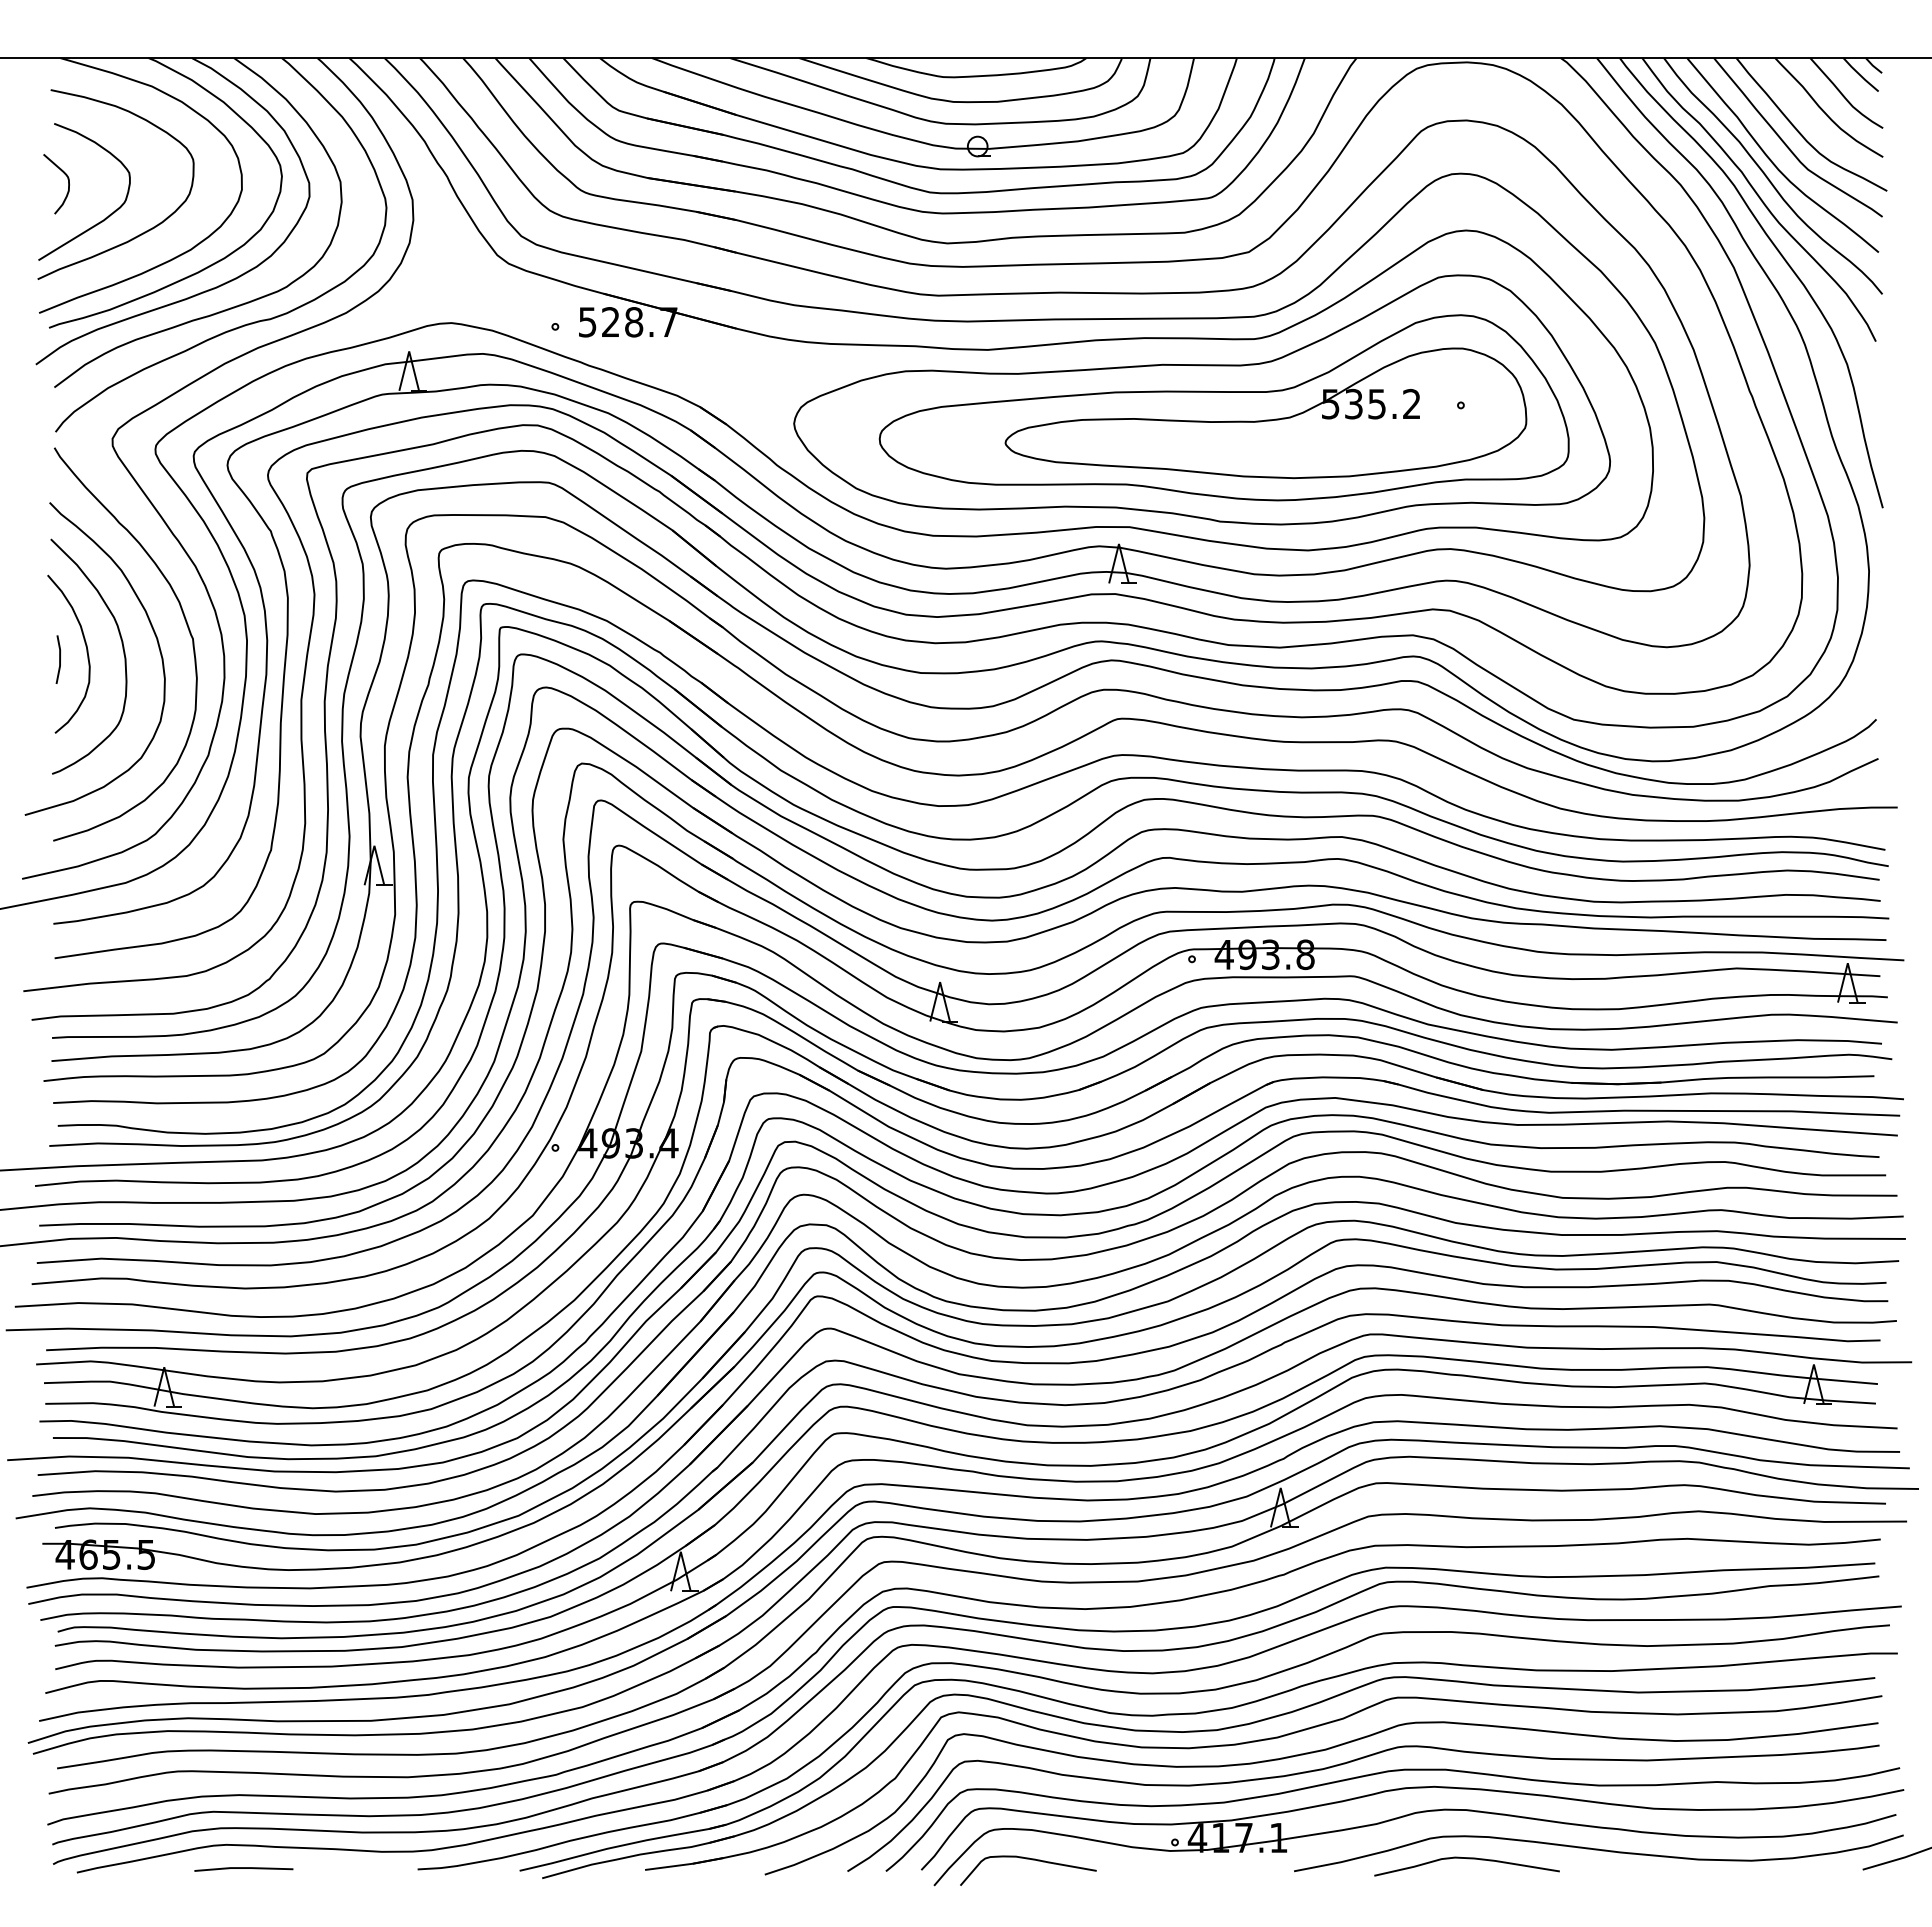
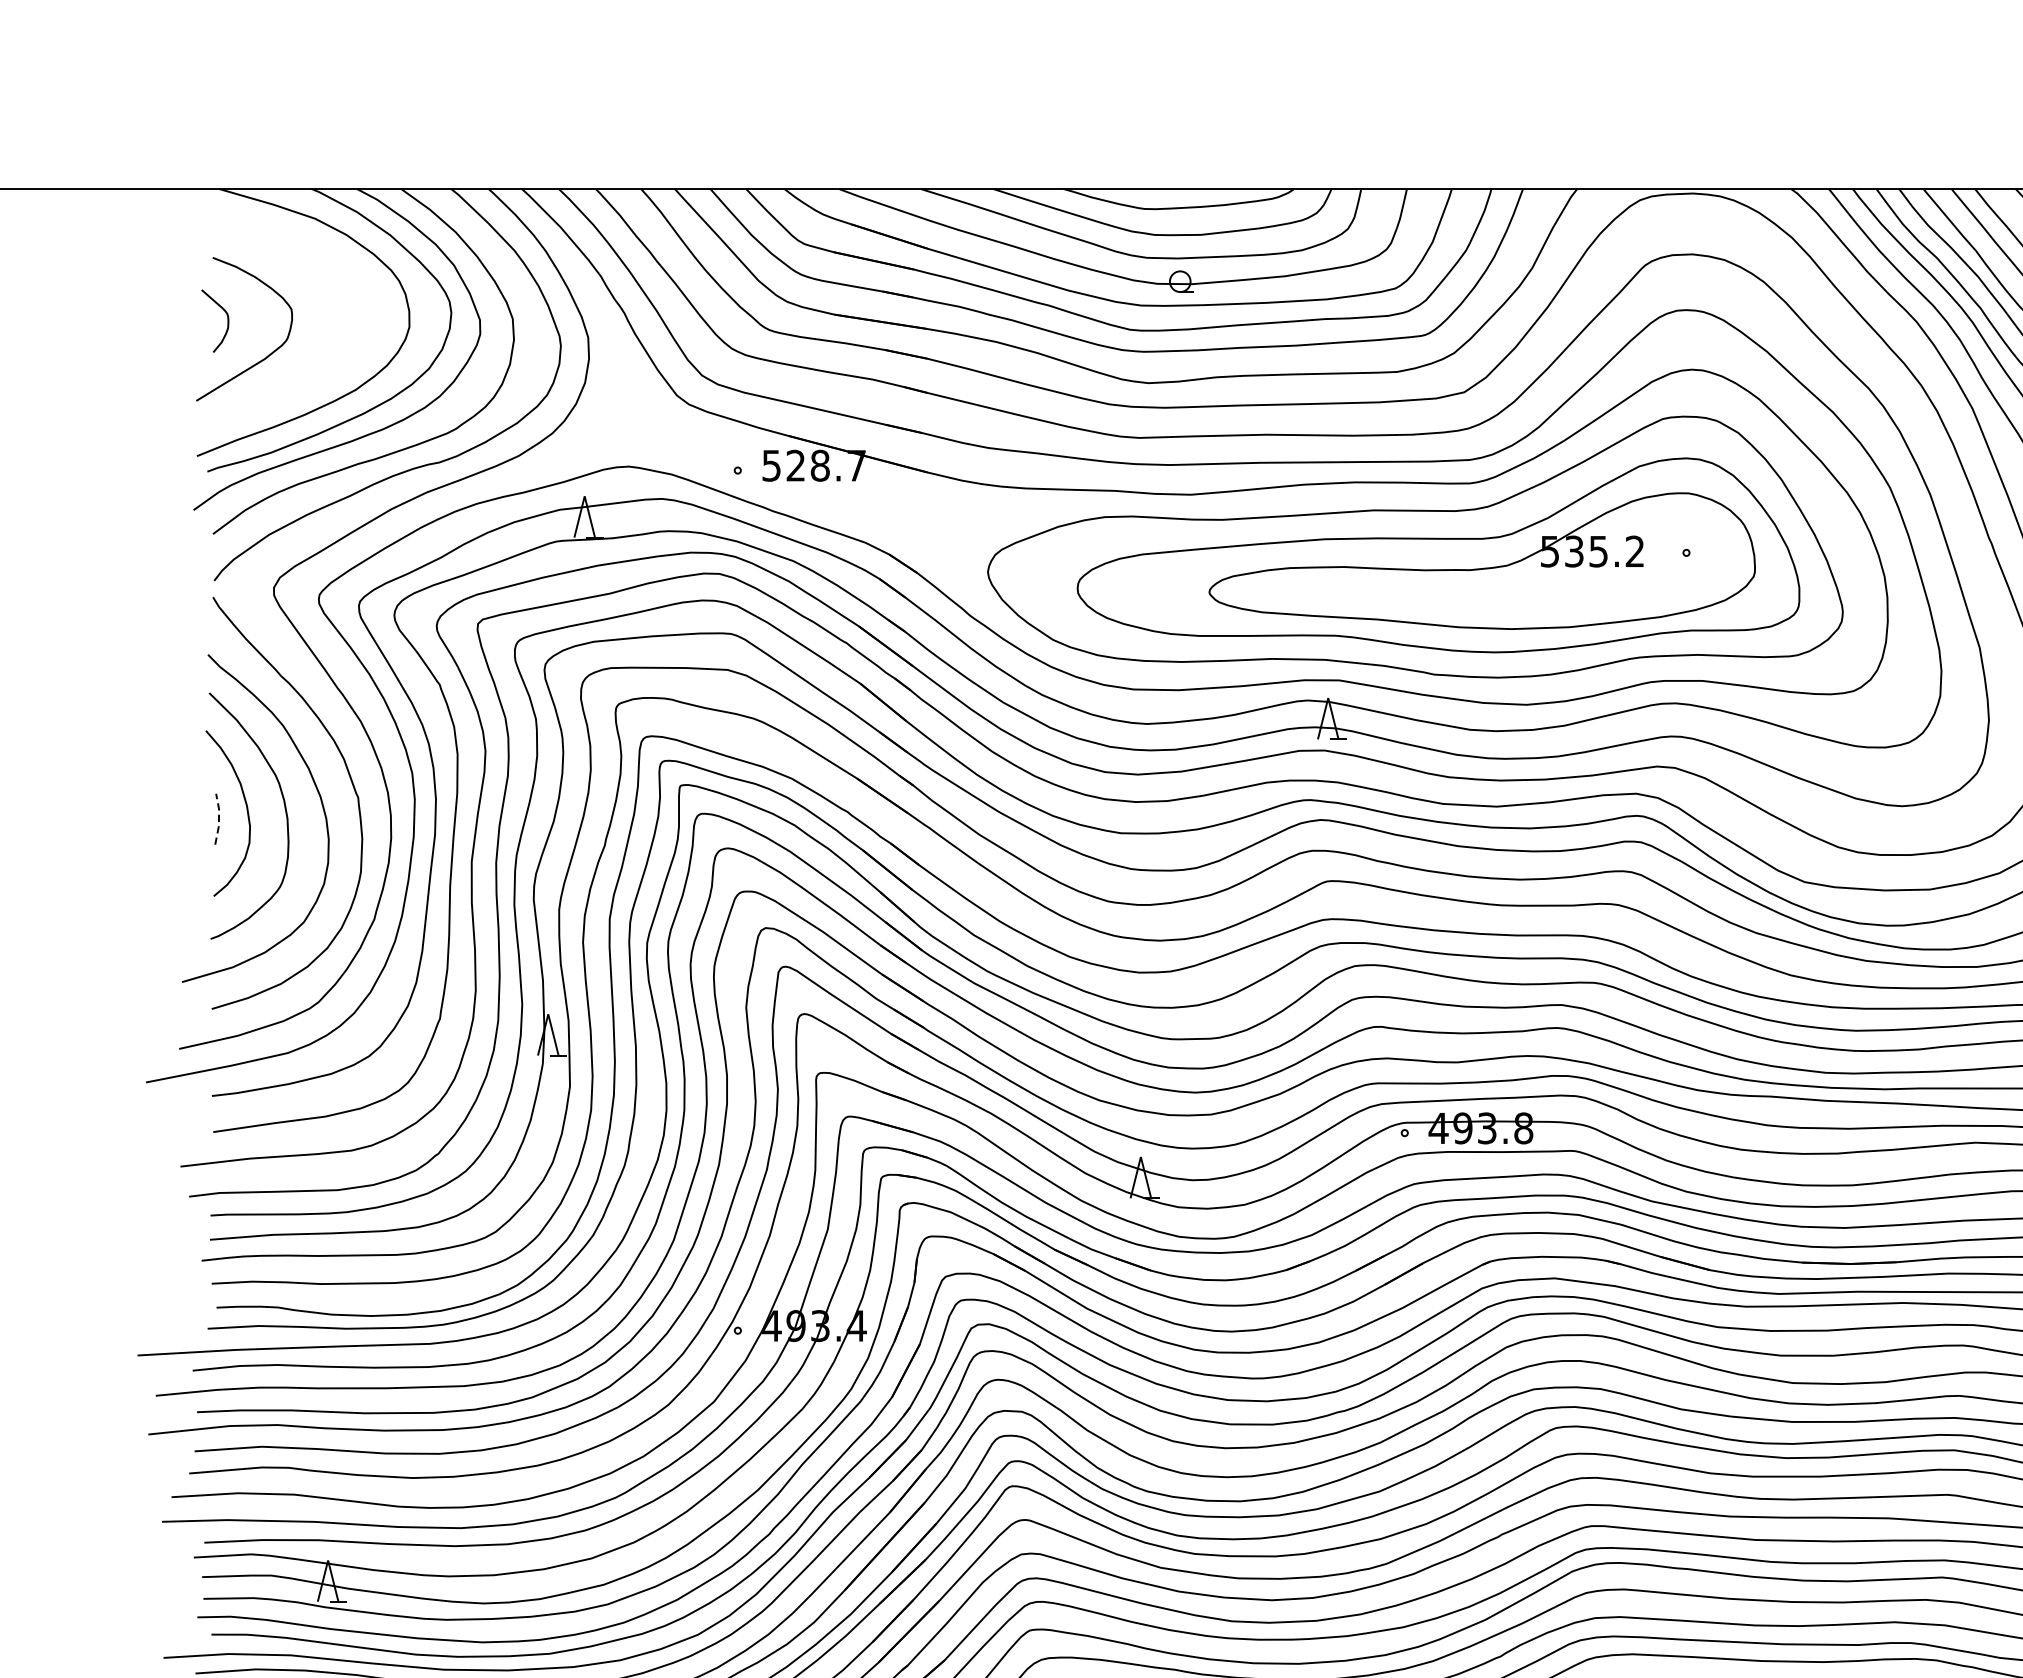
curve: (140, 233) -> (303, 372), removed
line: (60, 659) -> (219, 819), solid -> dashed

